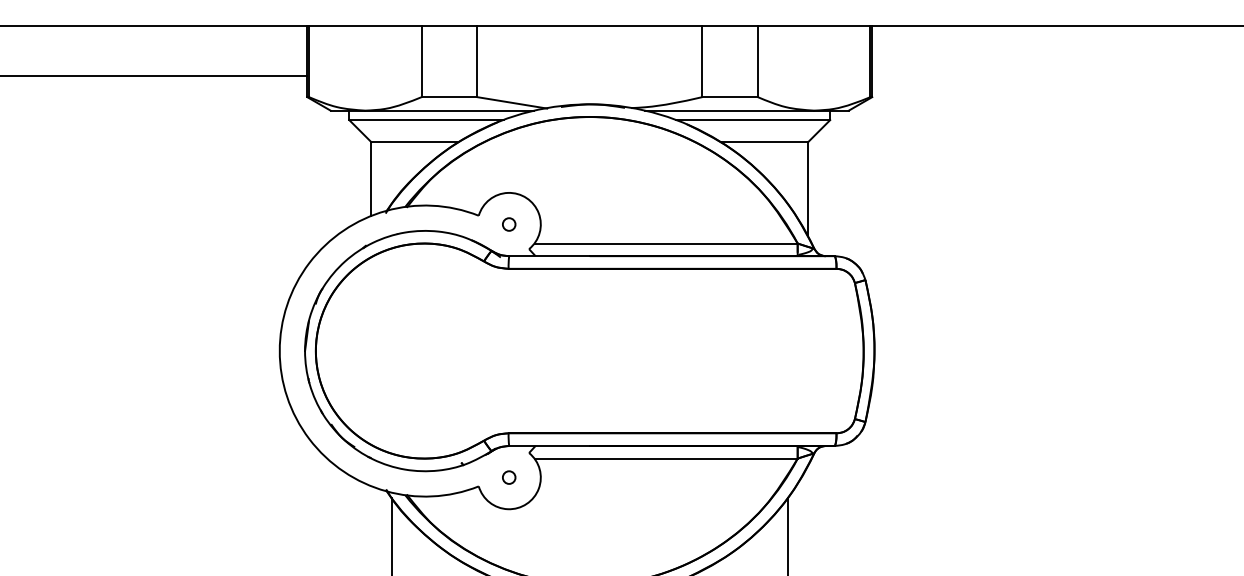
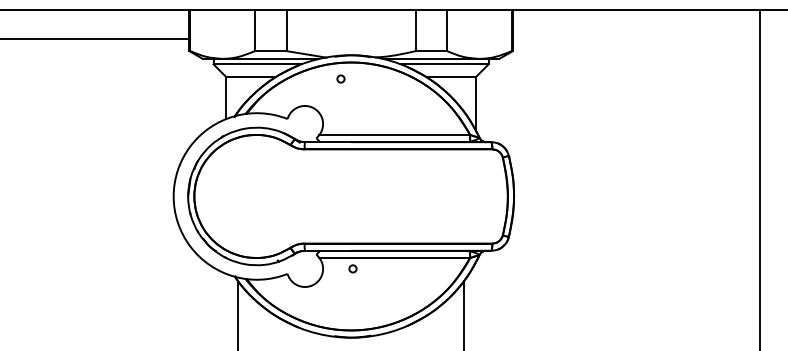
circle: (508, 223) -> (340, 78), moved
circle: (508, 476) -> (352, 268), moved

